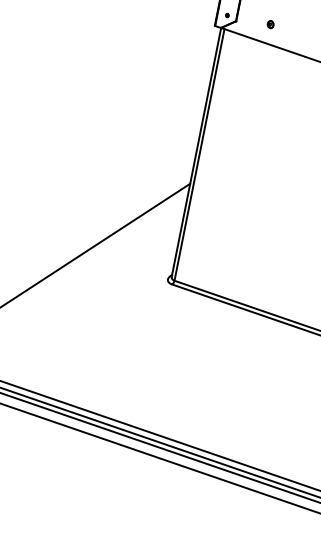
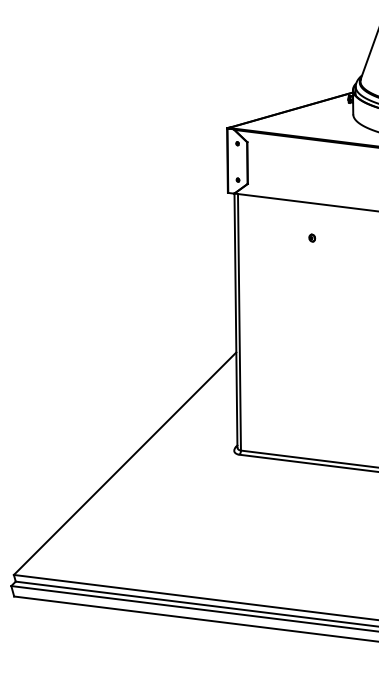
part: (271, 24) -> (312, 237), moved

